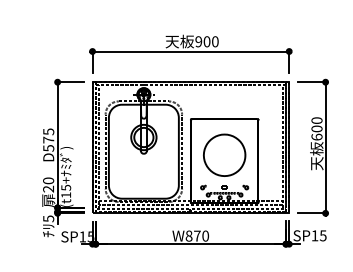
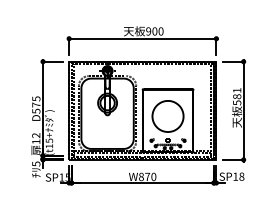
text: (316, 128) -> (236, 96), 600 -> 581
text: (48, 184) -> (36, 138), 20 -> 12
text: (323, 235) -> (242, 176), SP15 -> SP18

